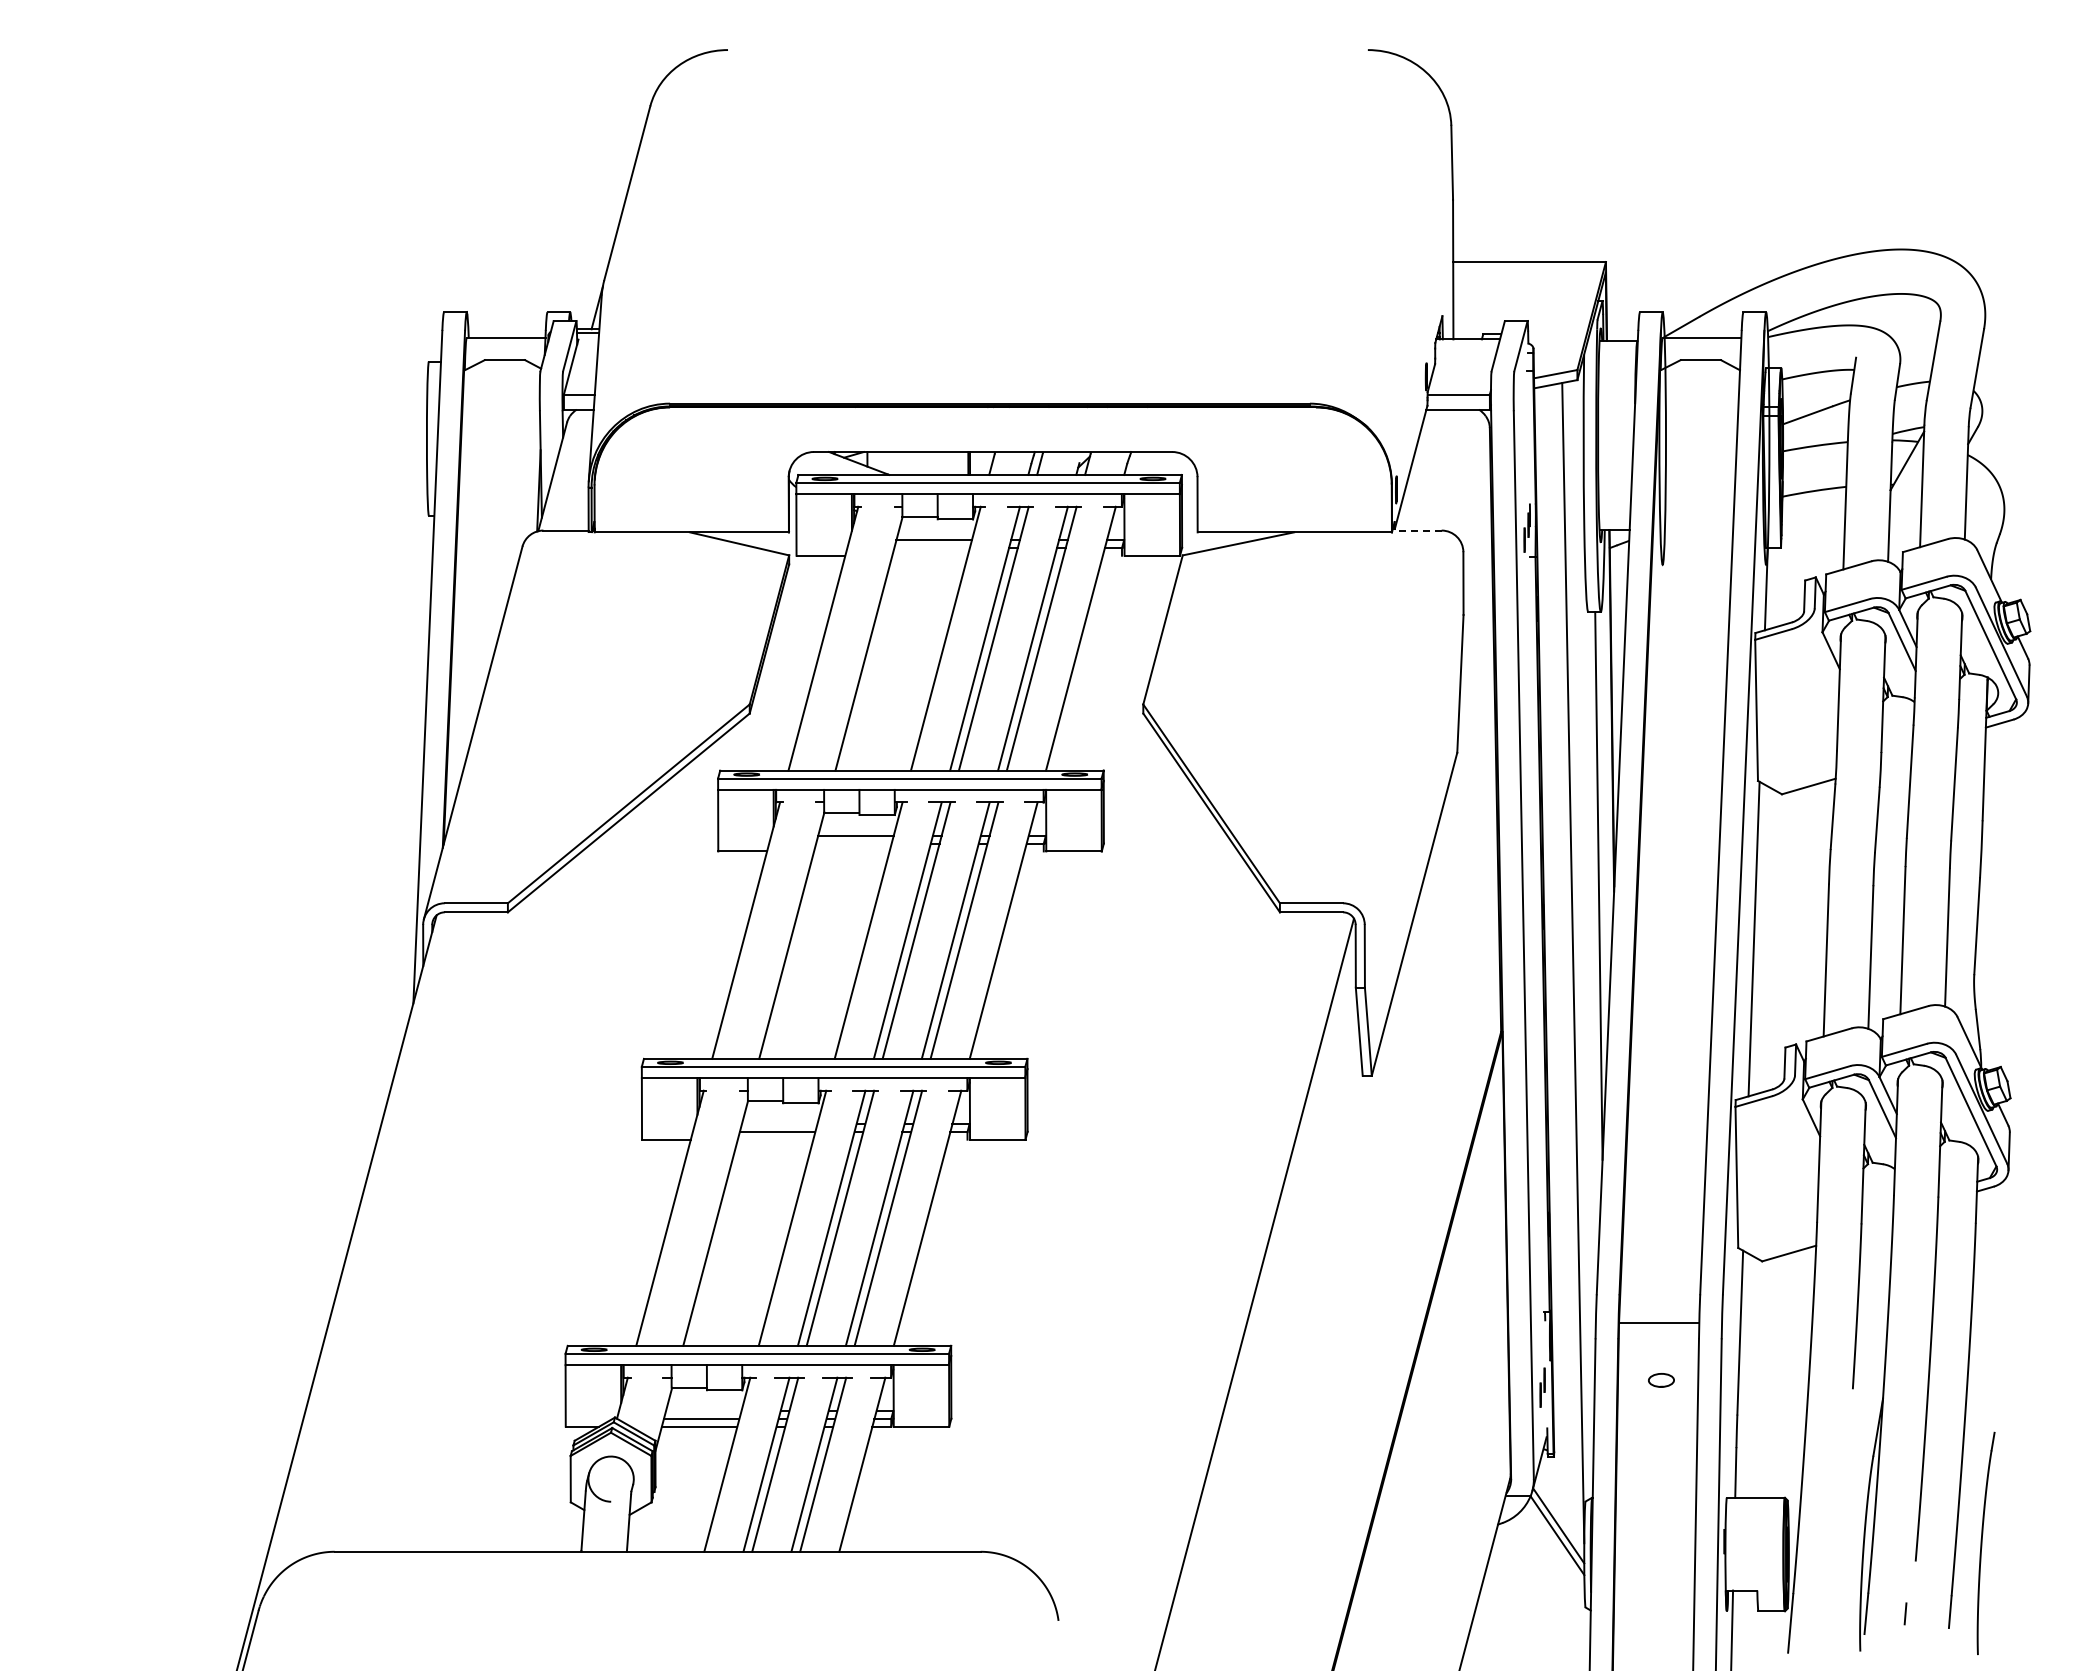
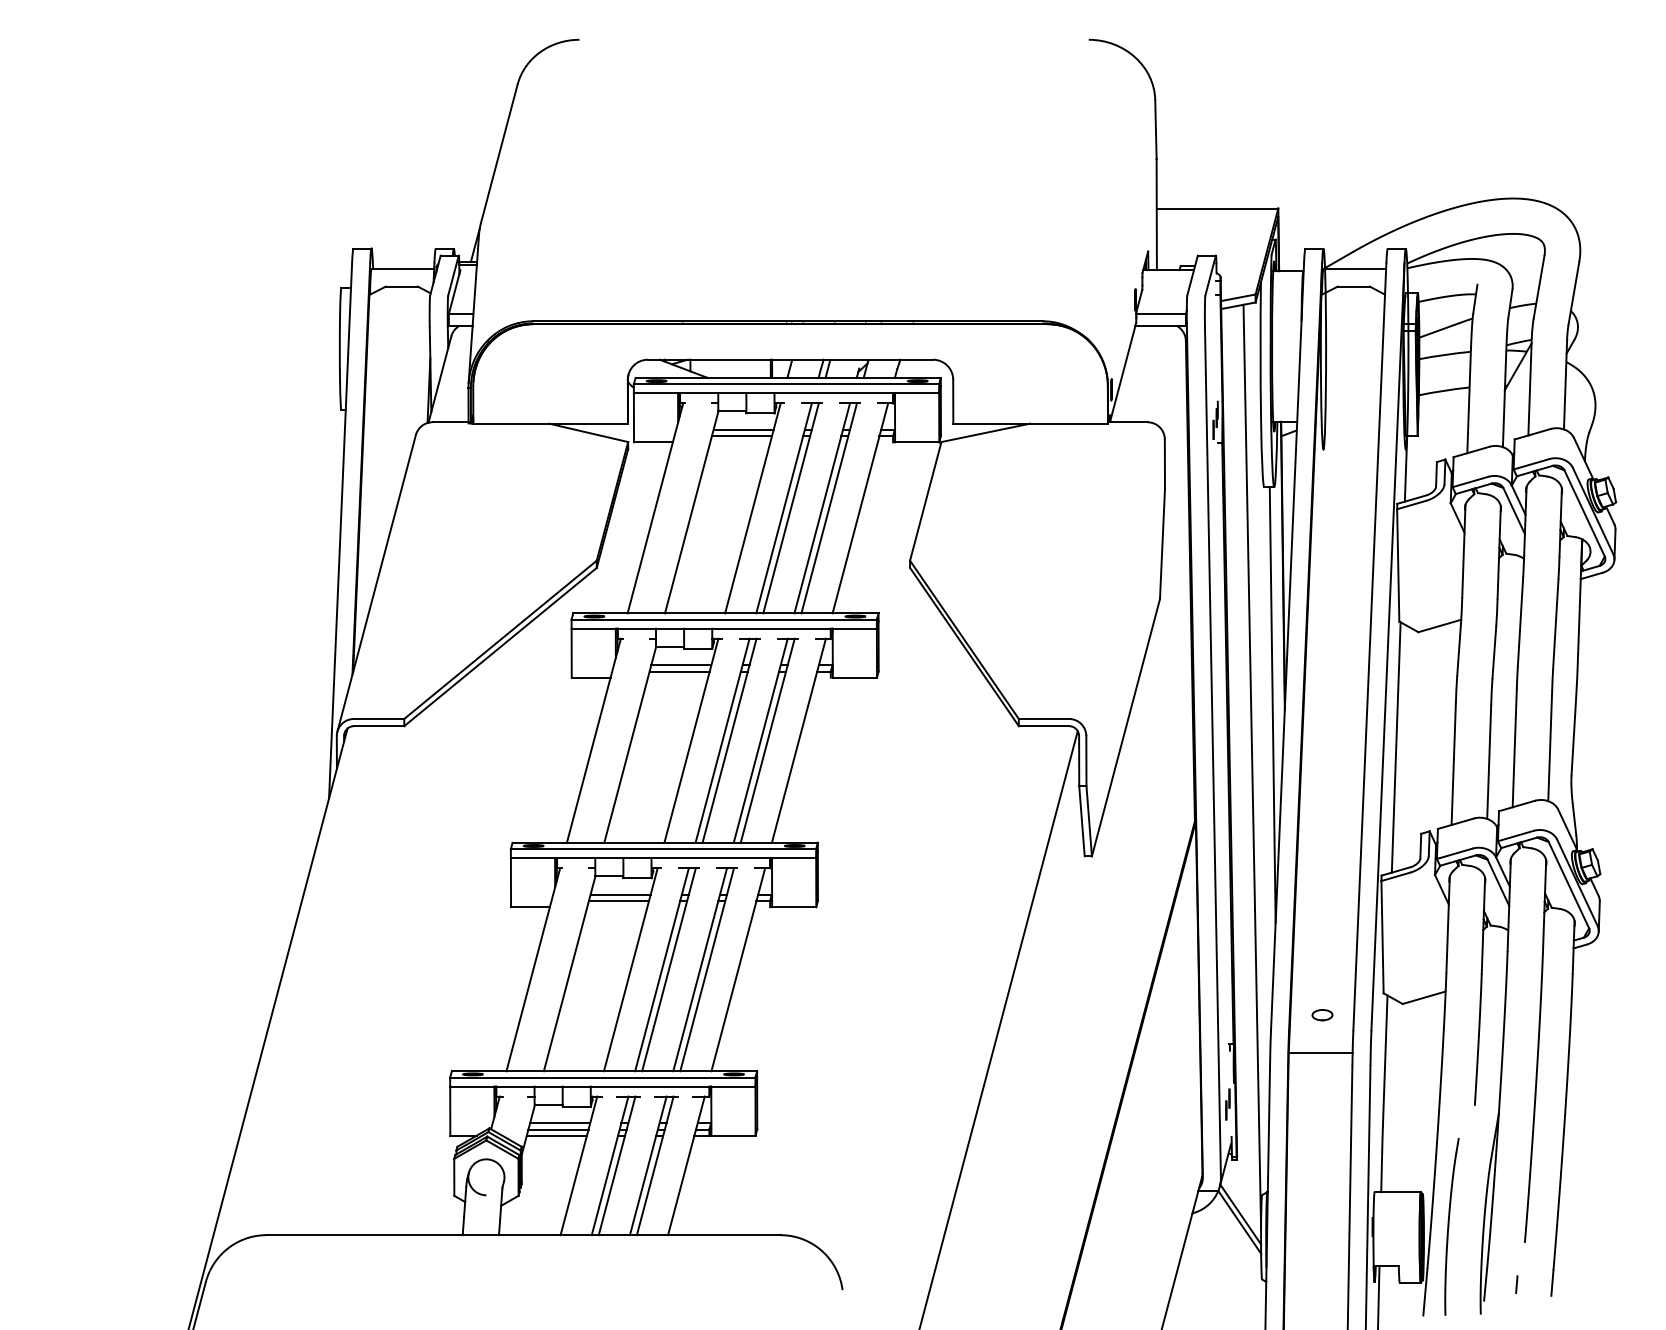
line: (1417, 530) -> (1128, 422), dashed -> solid
line: (931, 548) -> (741, 436), added
line: (853, 843) -> (679, 671), added
line: (779, 1124) -> (620, 895), added
part: (1661, 1380) -> (1322, 1015), moved
line: (703, 1411) -> (559, 1123), added
part: (1985, 1542) -> (1451, 1226), moved

